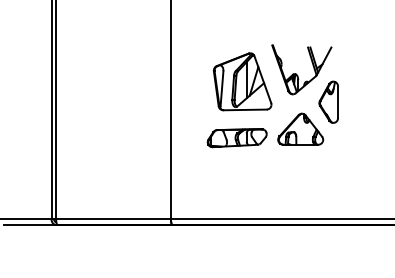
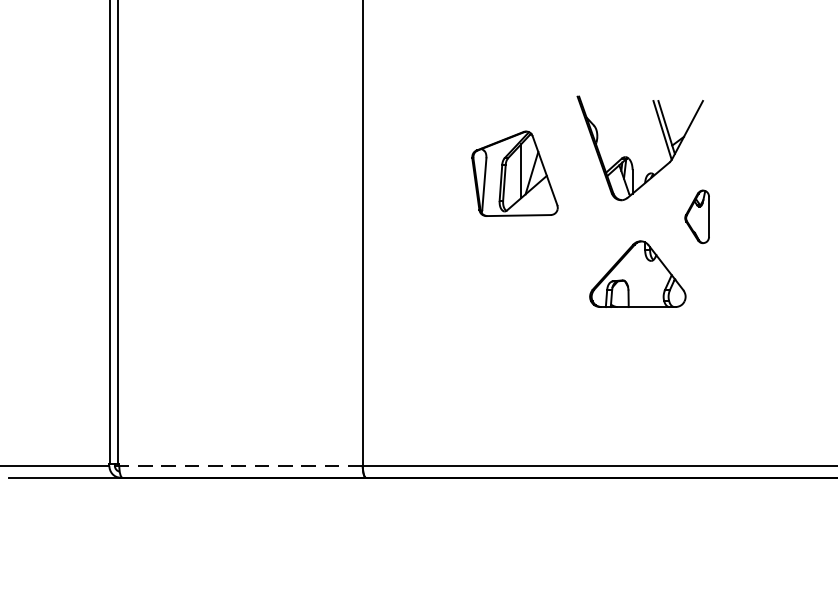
part: (242, 81) -> (514, 173), size x0.7
part: (328, 101) -> (696, 215), size x0.6
part: (236, 138) -> (501, 293), removed
line: (113, 219) -> (240, 465), solid -> dashed

